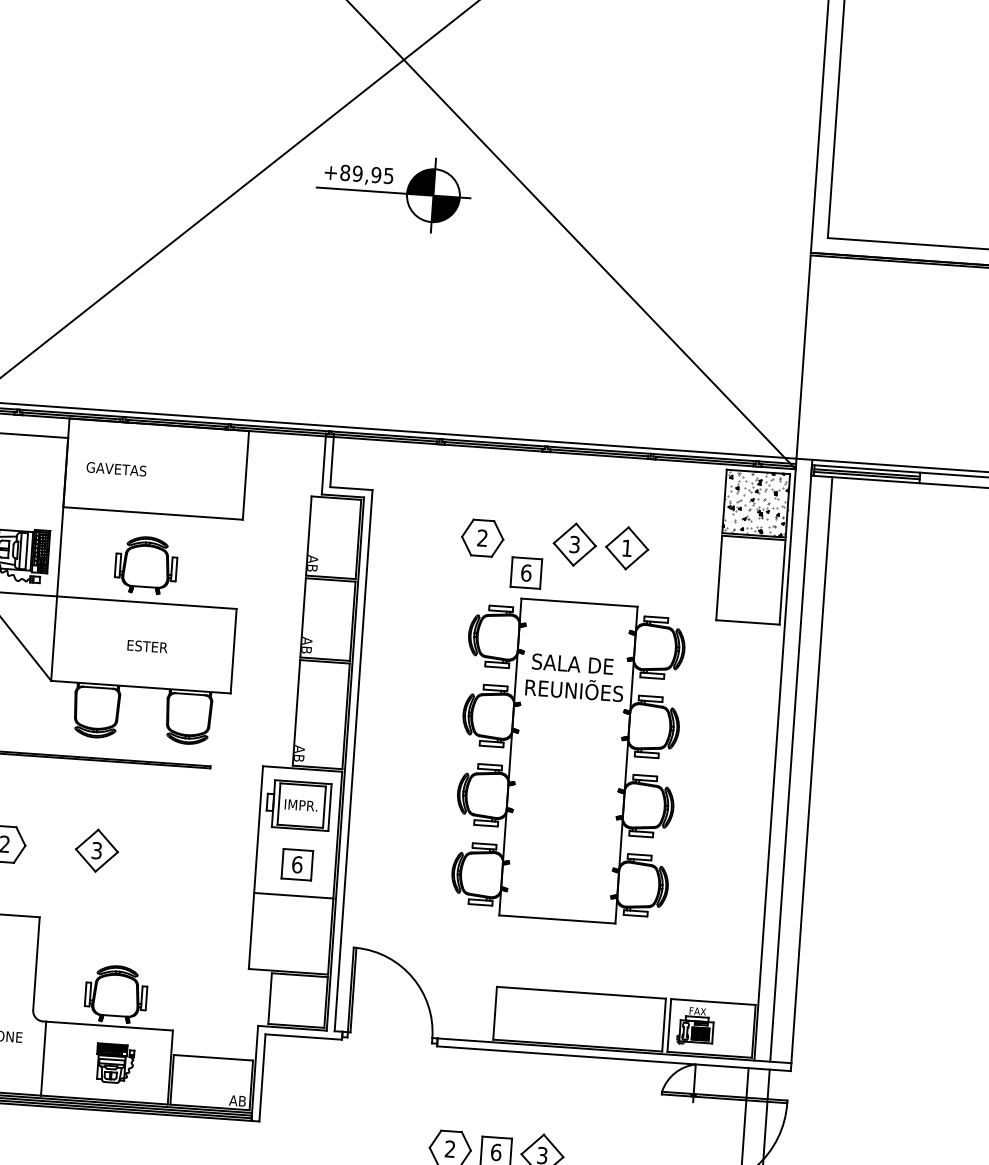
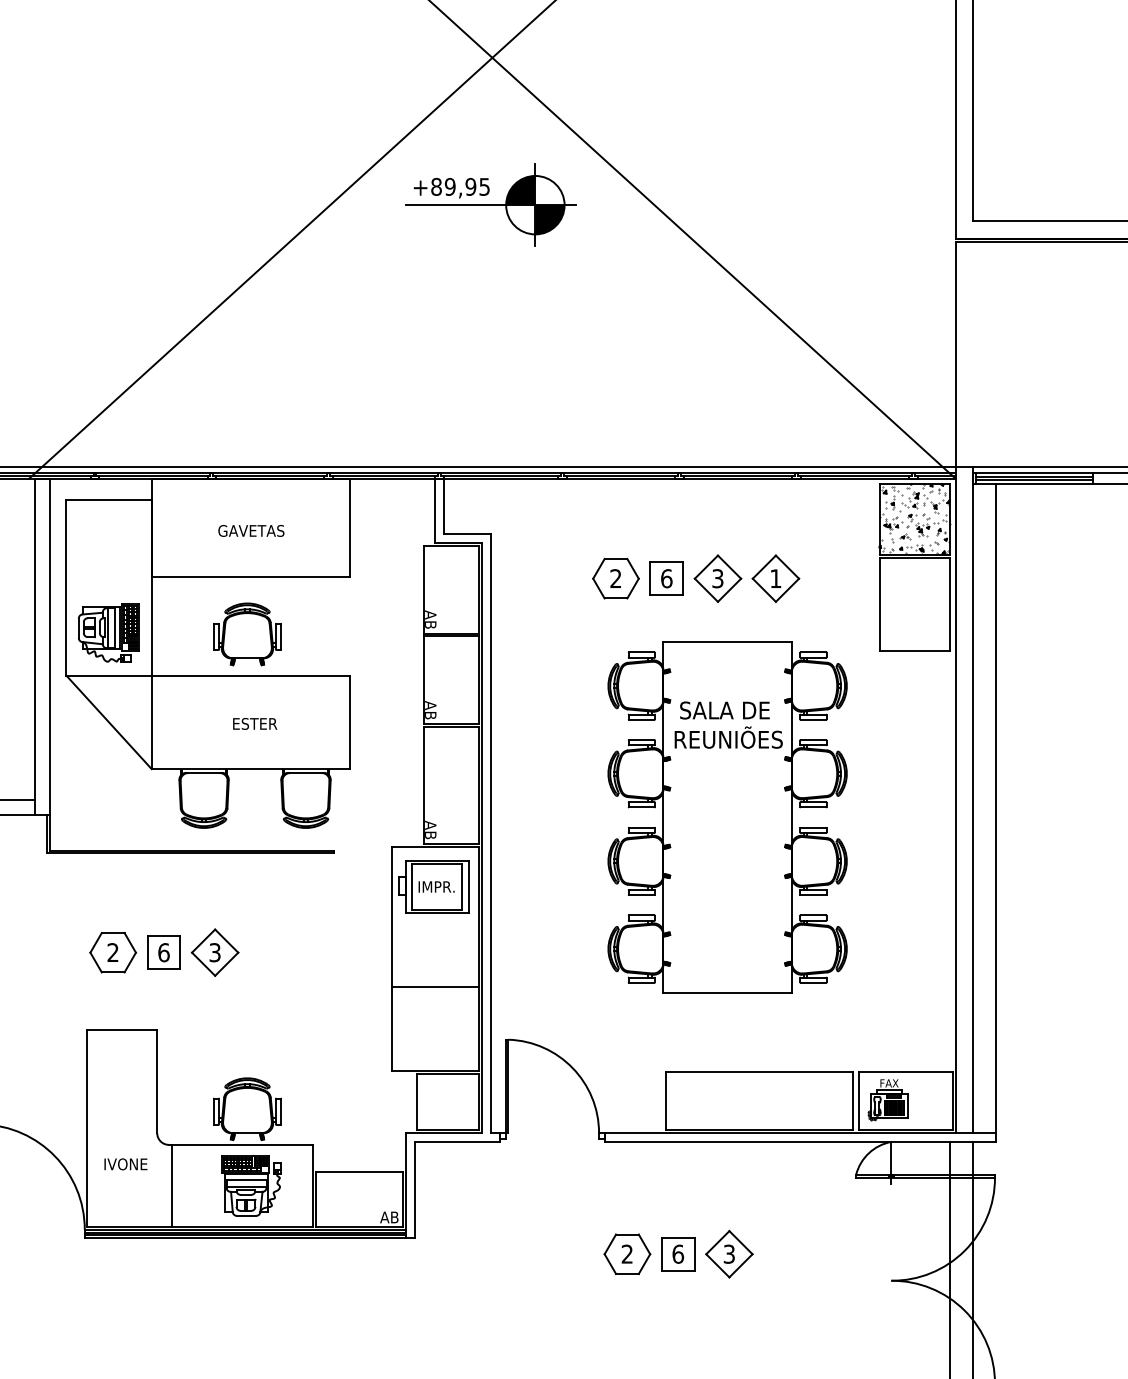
text: (116, 468) -> (251, 530), moved
part: (526, 572) -> (666, 578), moved
part: (296, 864) -> (163, 952), moved
part: (115, 1063) -> (251, 1185), size x1.43

